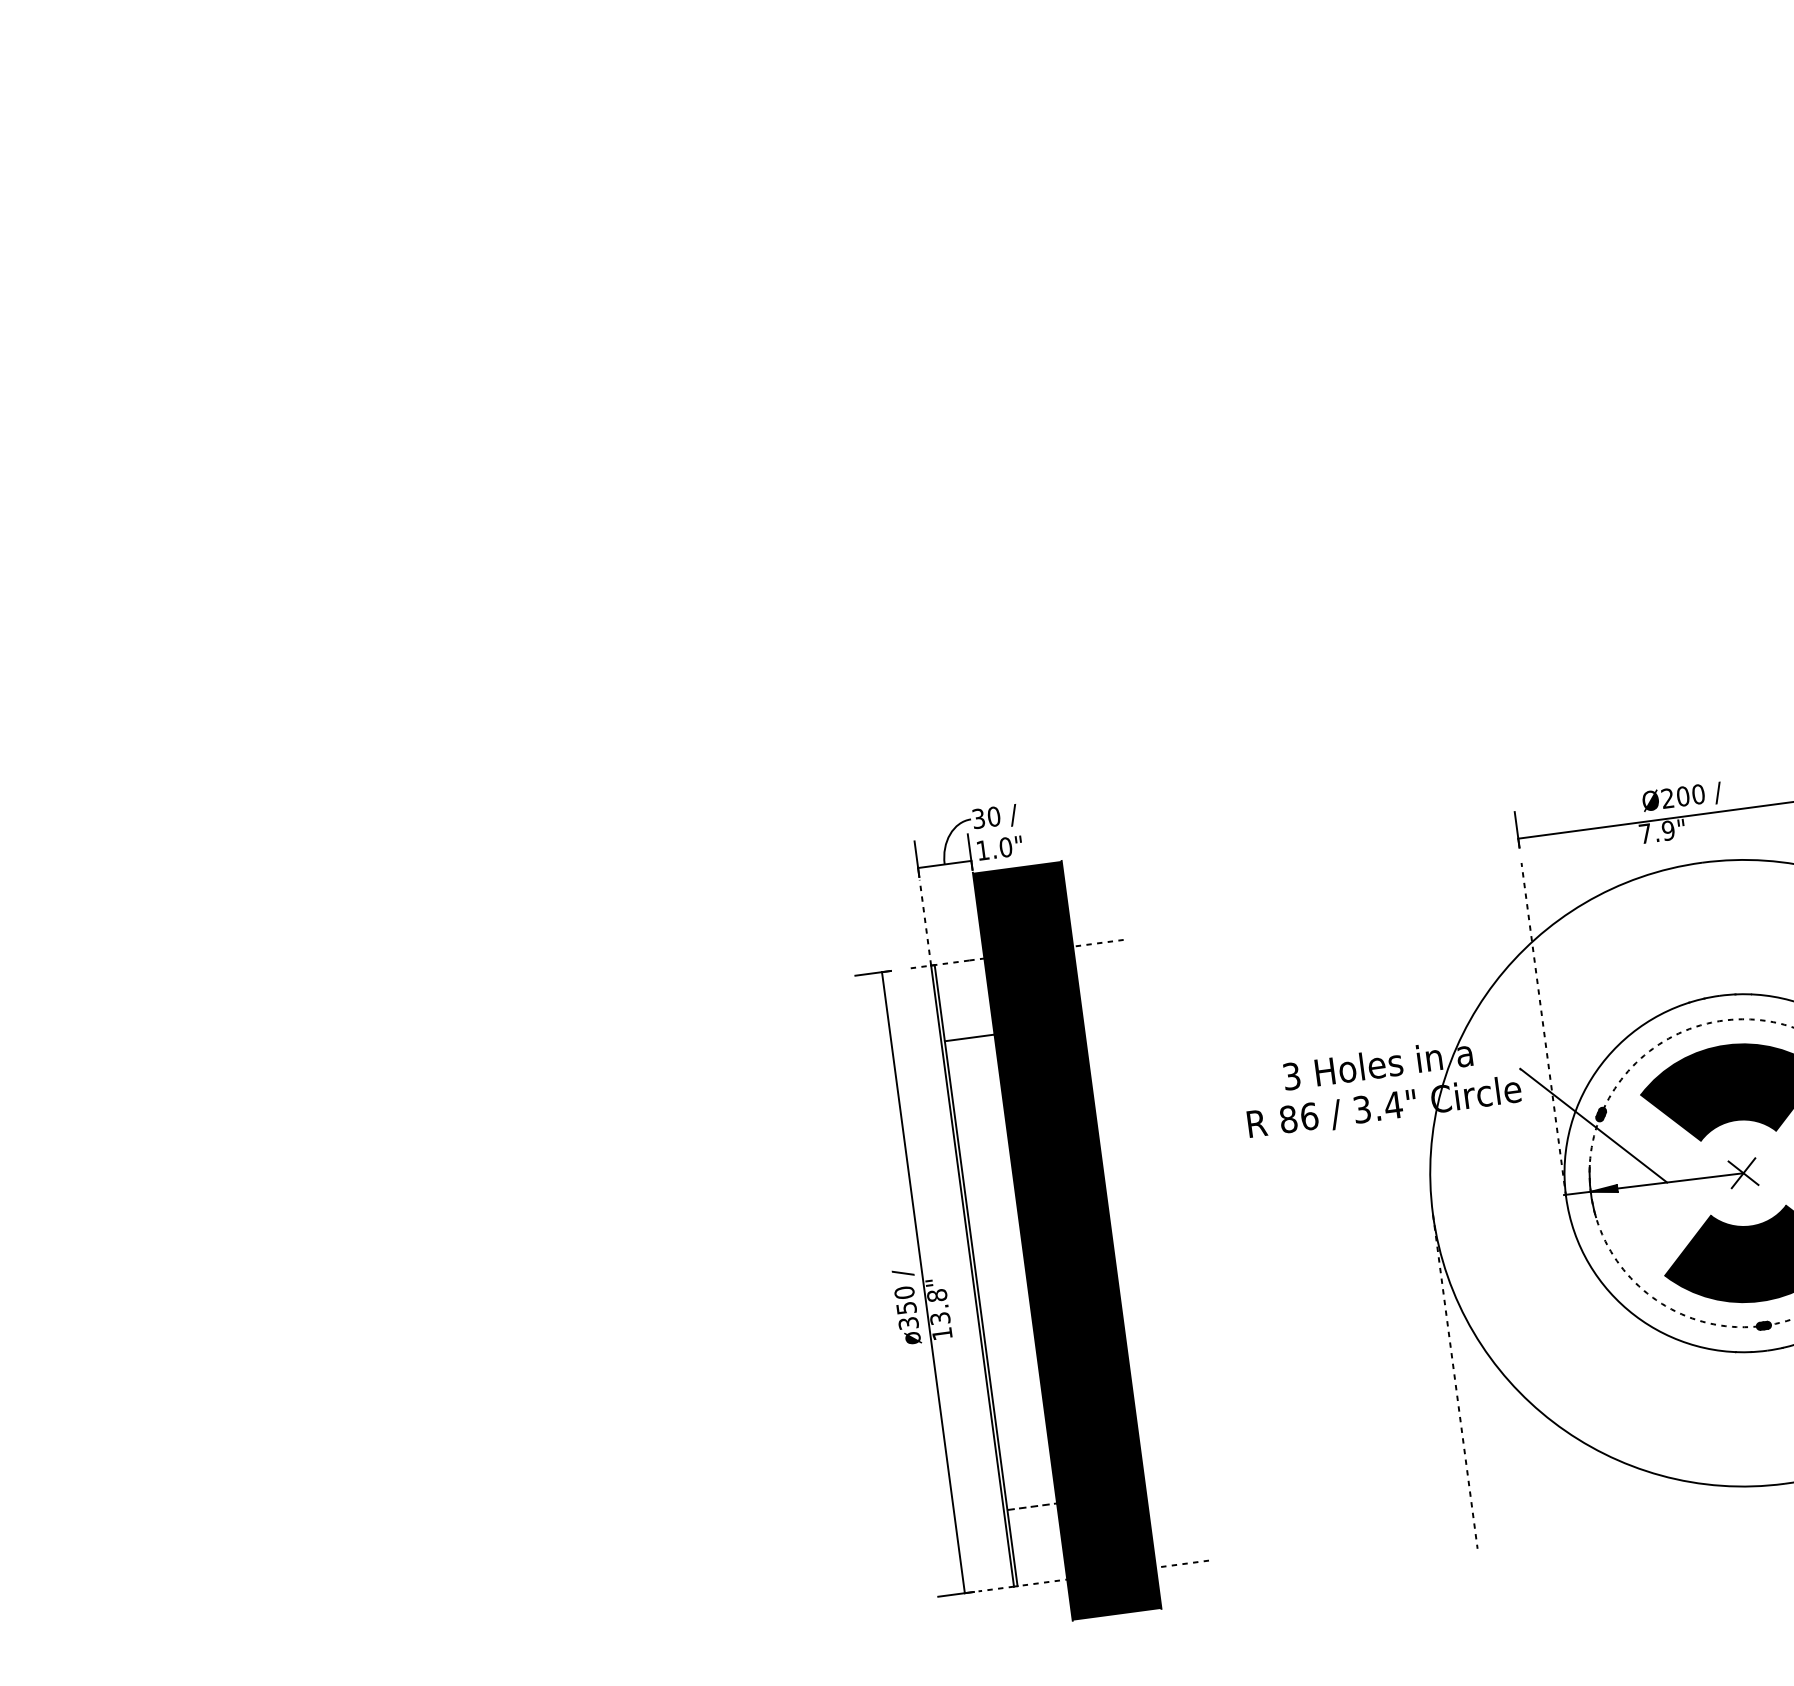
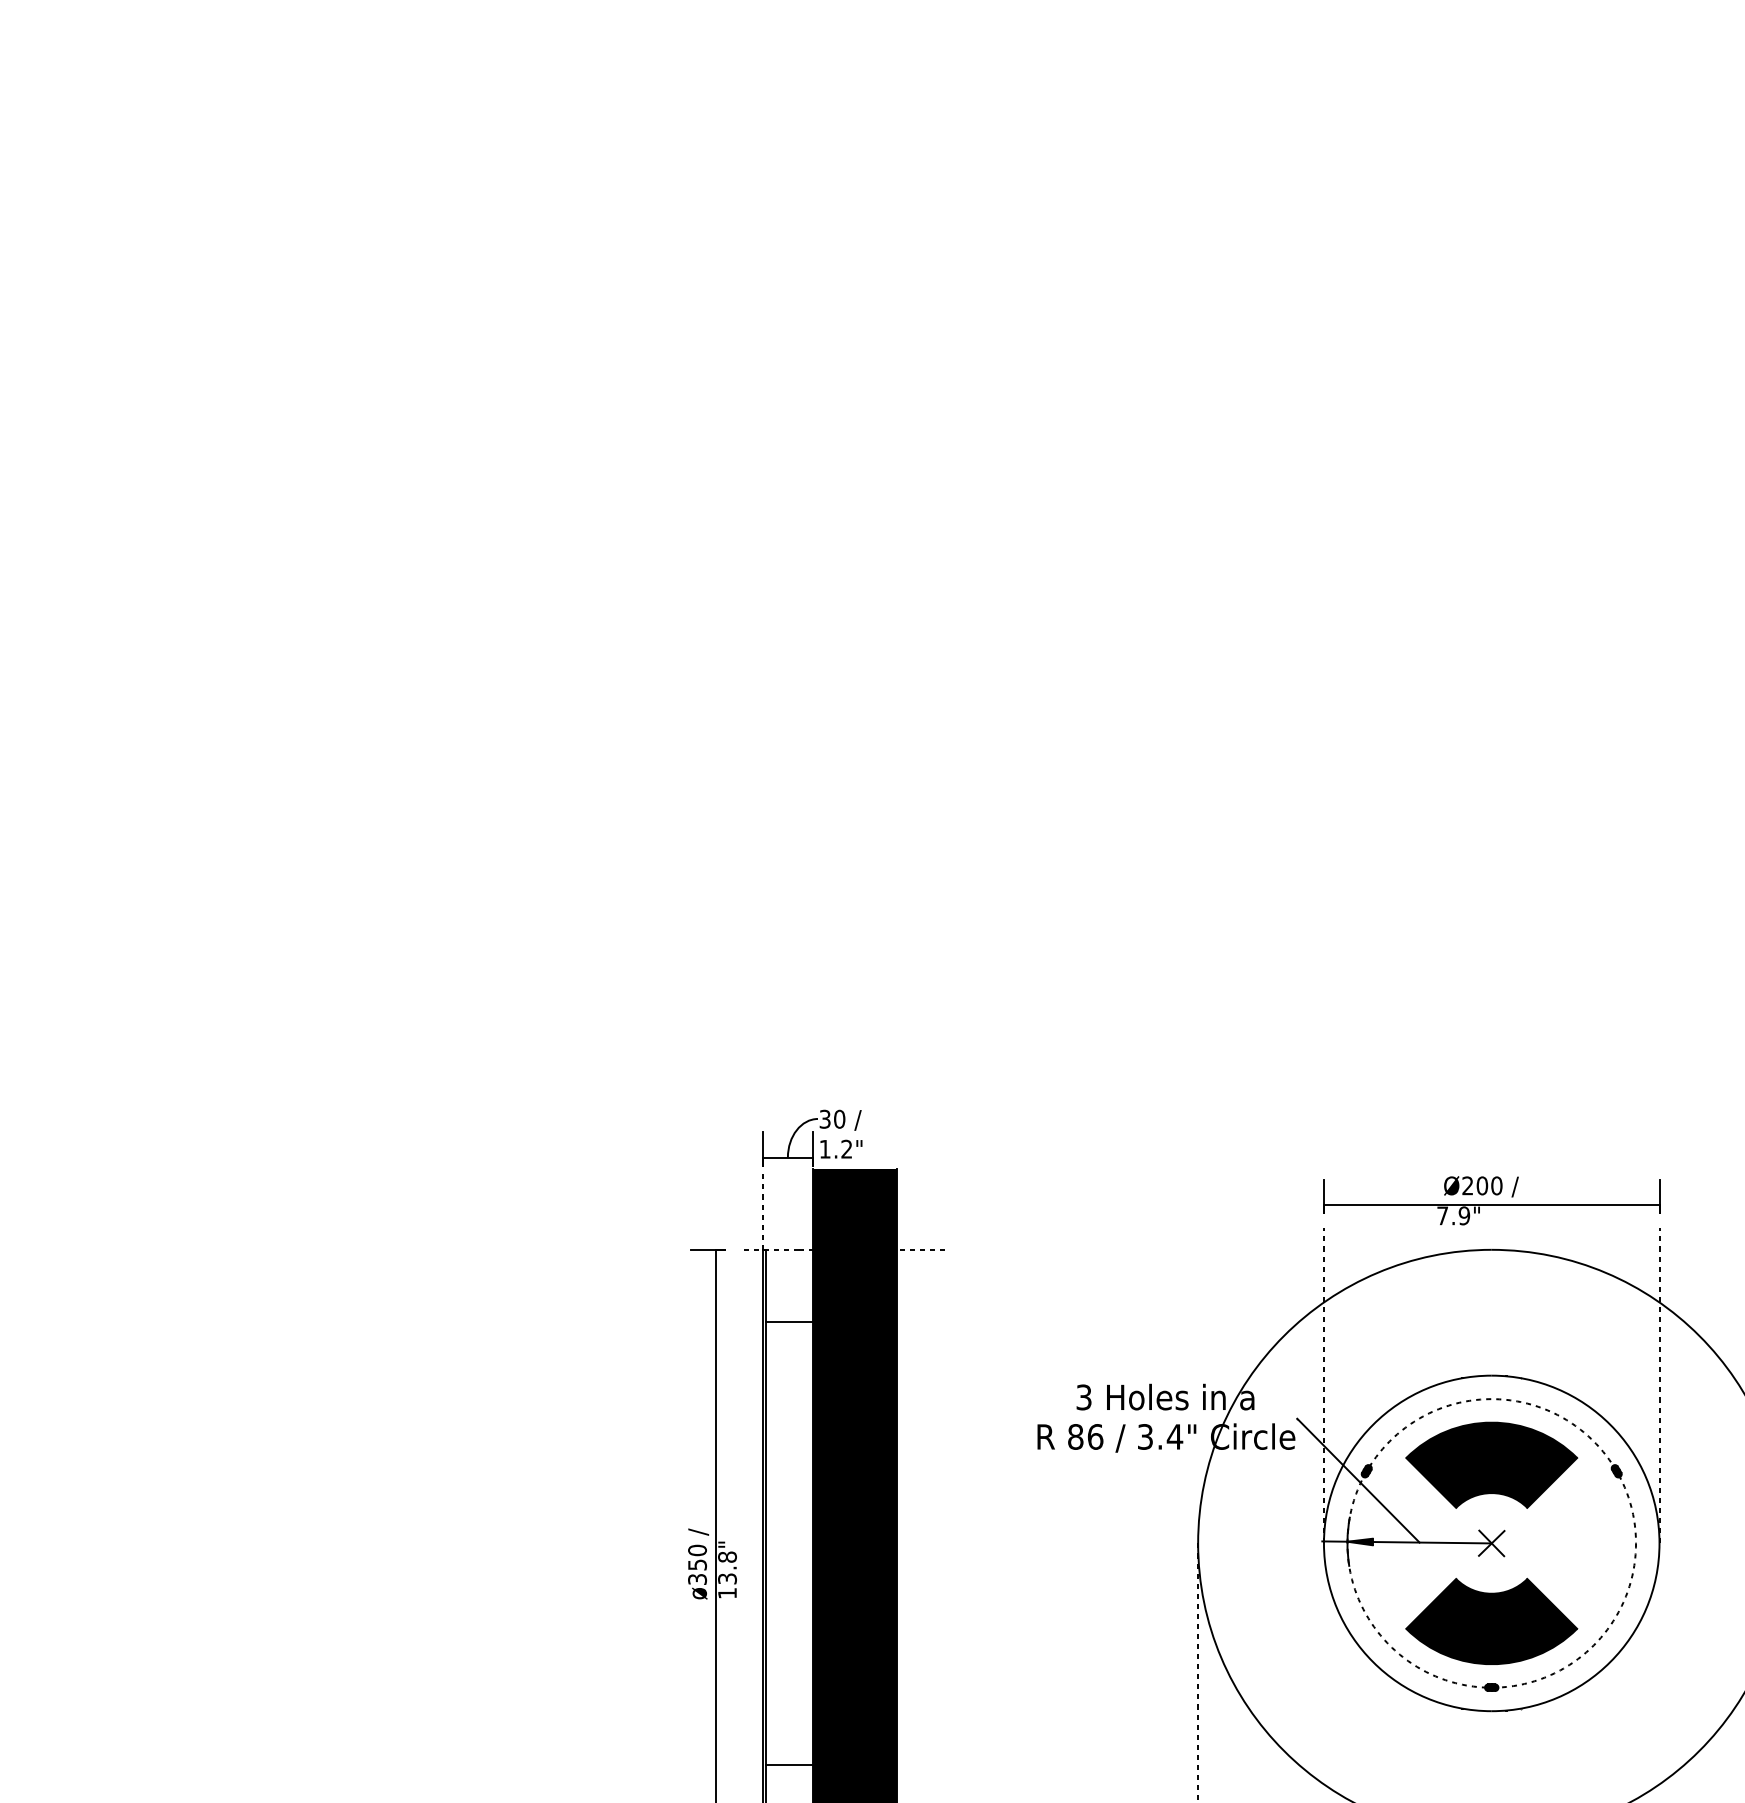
text: (1005, 846) -> (846, 1148), 1.0" -> 1.2"
line: (1033, 1507) -> (790, 1765), dashed -> solid

